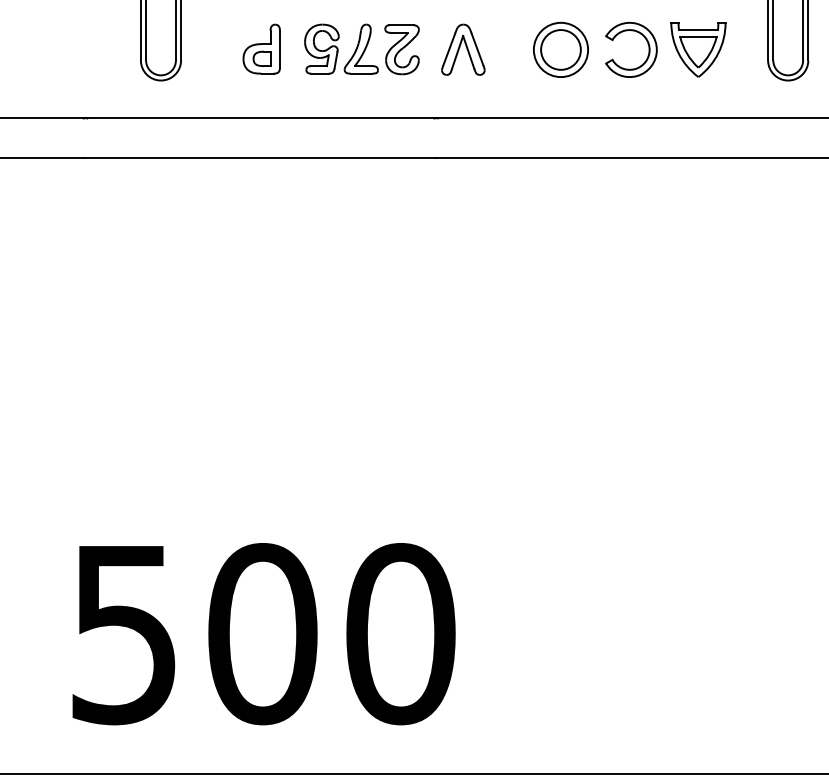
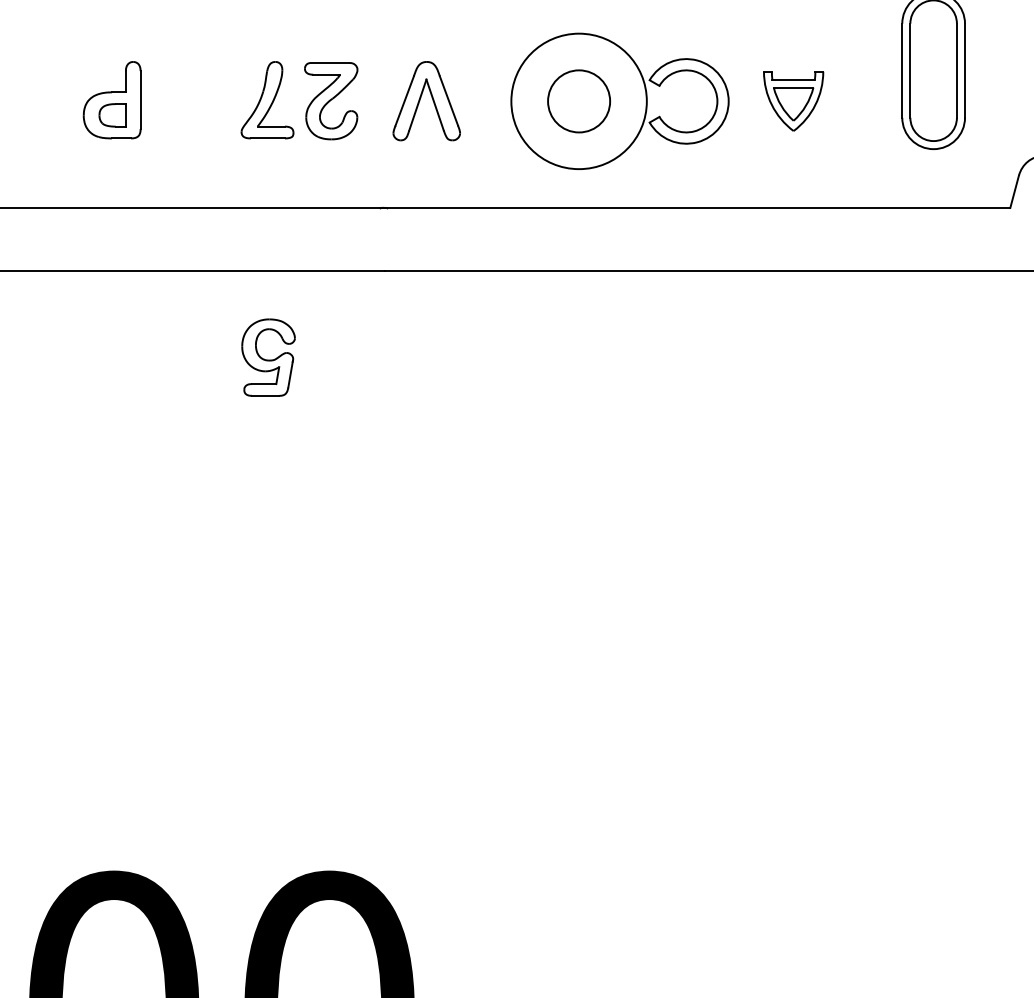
part: (321, 48) -> (267, 356), moved
circle: (560, 49) -> (578, 100), size x1.6
part: (698, 49) -> (793, 100), size x0.7

